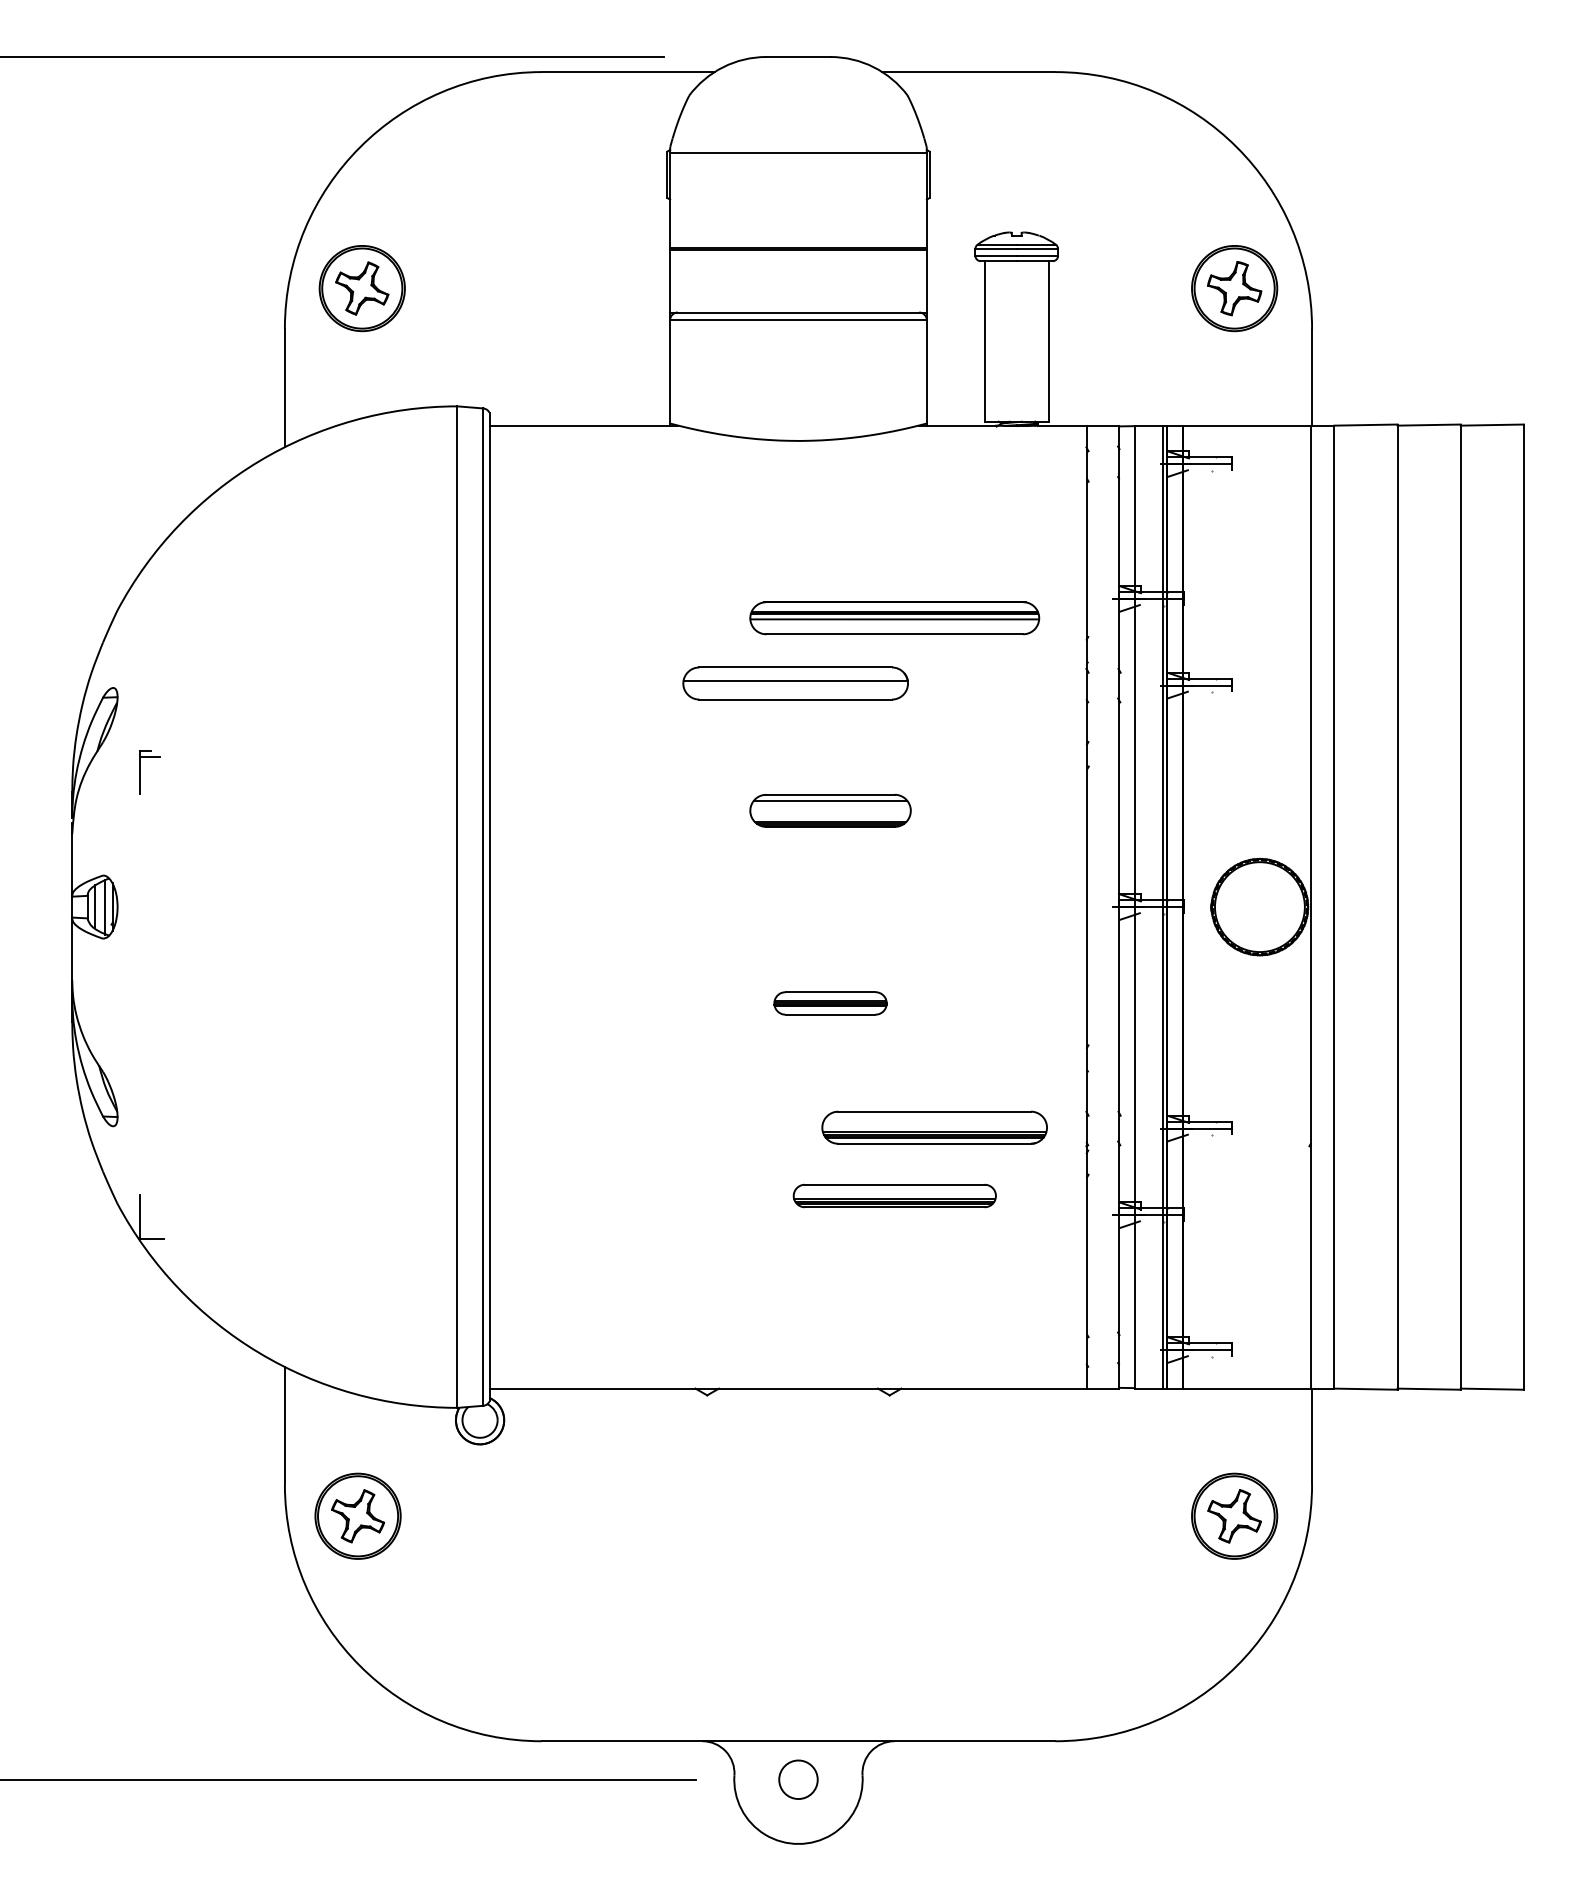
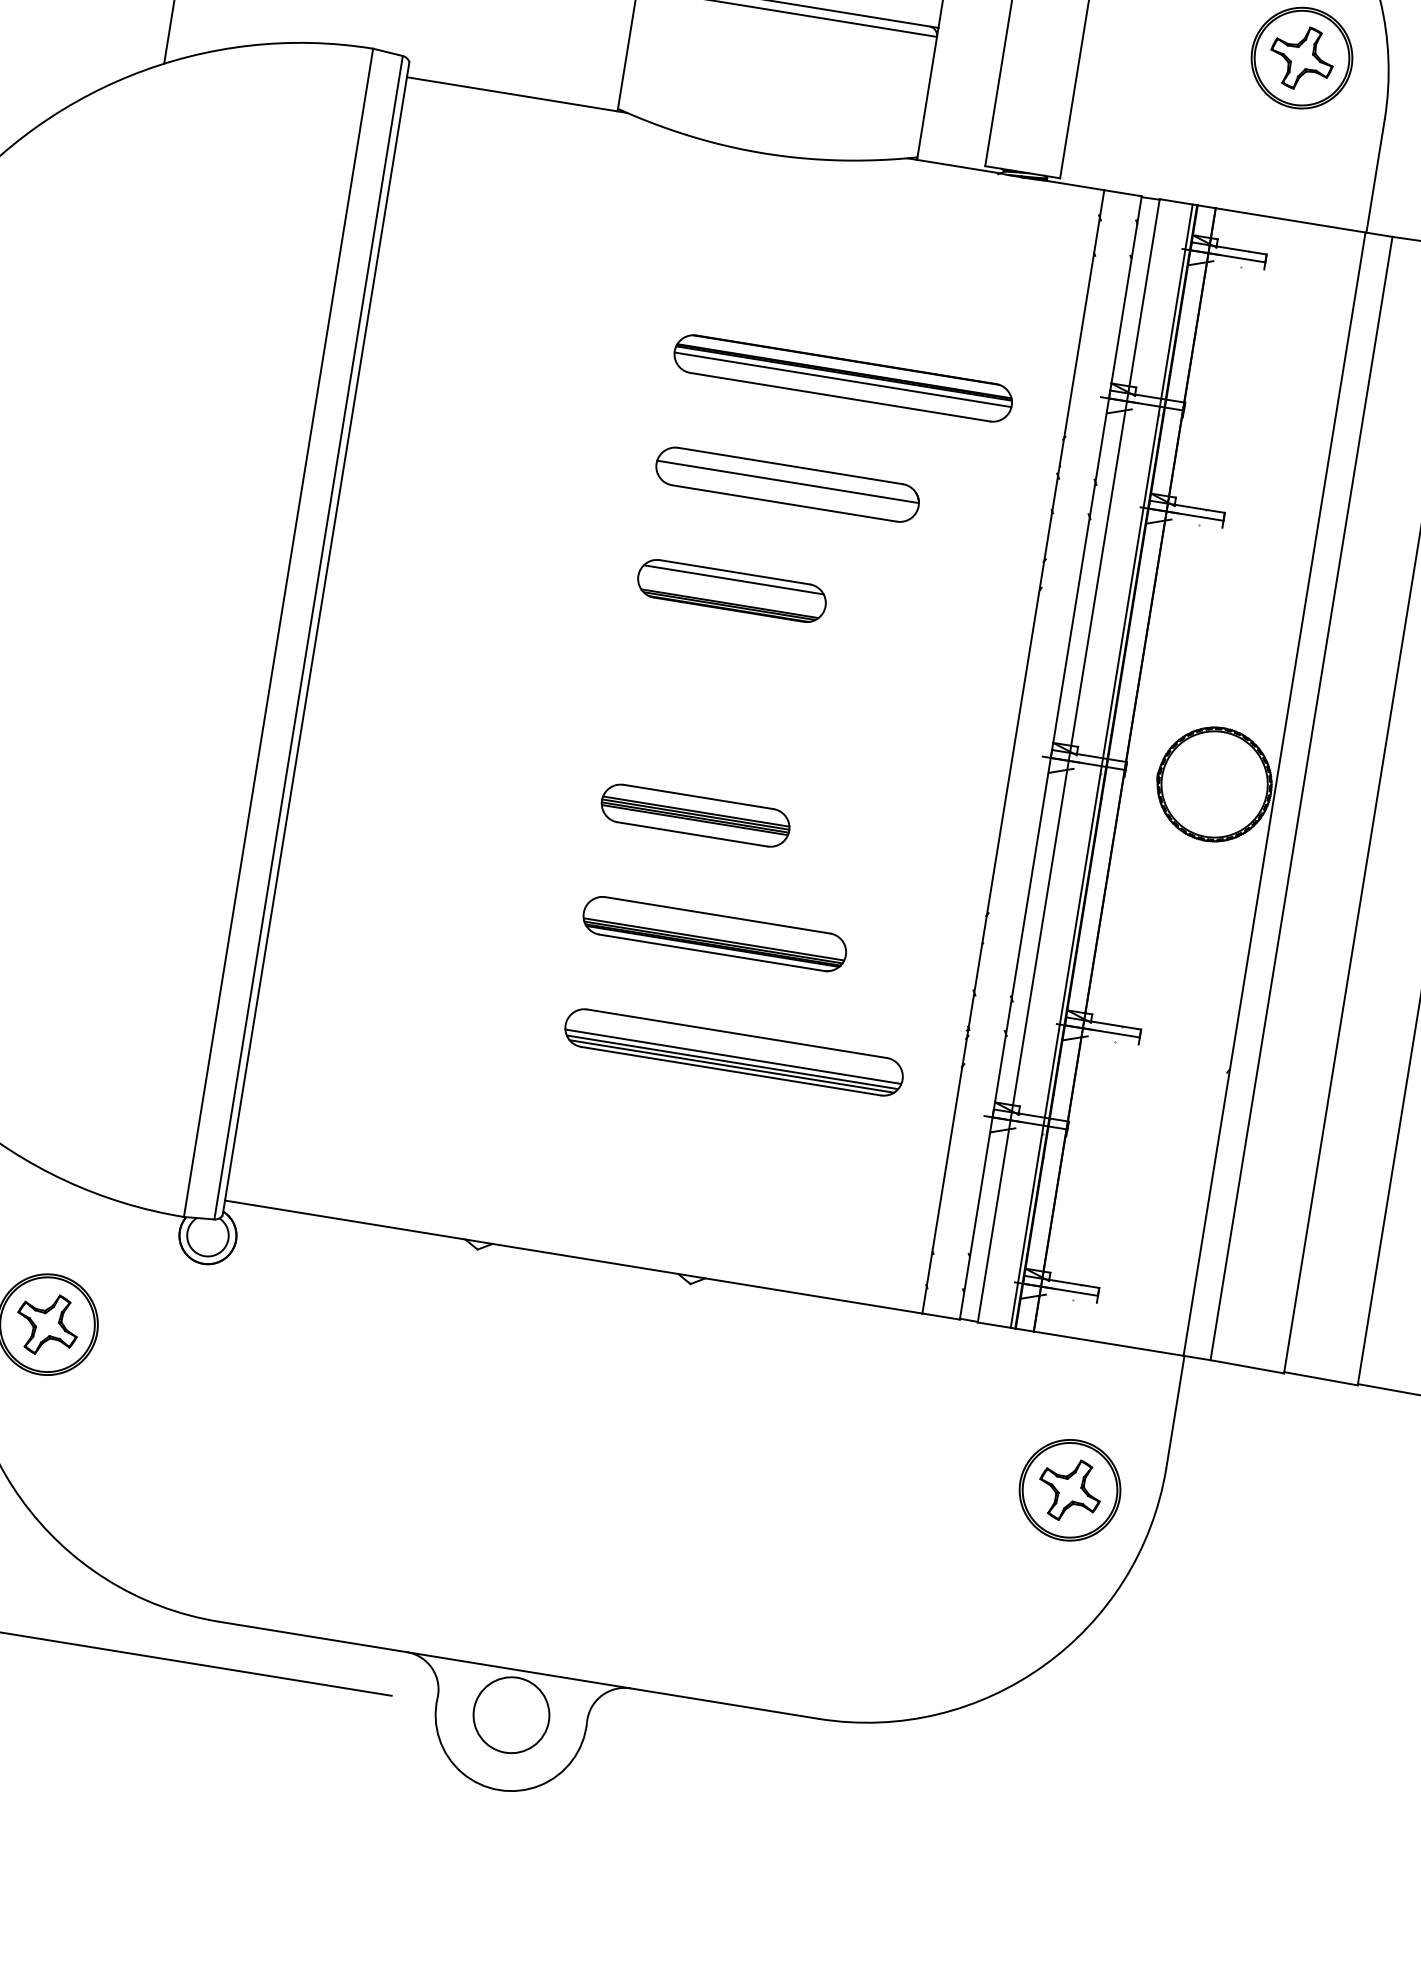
part: (795, 683) -> (787, 484), moved
part: (830, 1003) -> (695, 815), size x1.43
part: (934, 1127) -> (714, 933), moved
part: (894, 1195) -> (733, 1051), size x1.43
circle: (798, 1779) -> (511, 1714), size x1.67

